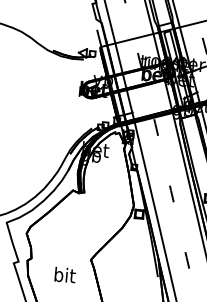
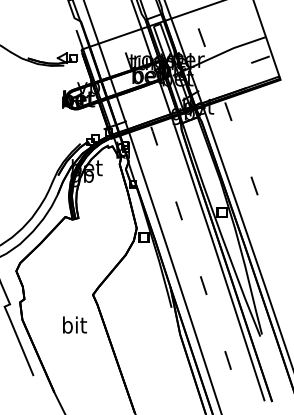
text: (64, 274) -> (74, 324), moved

